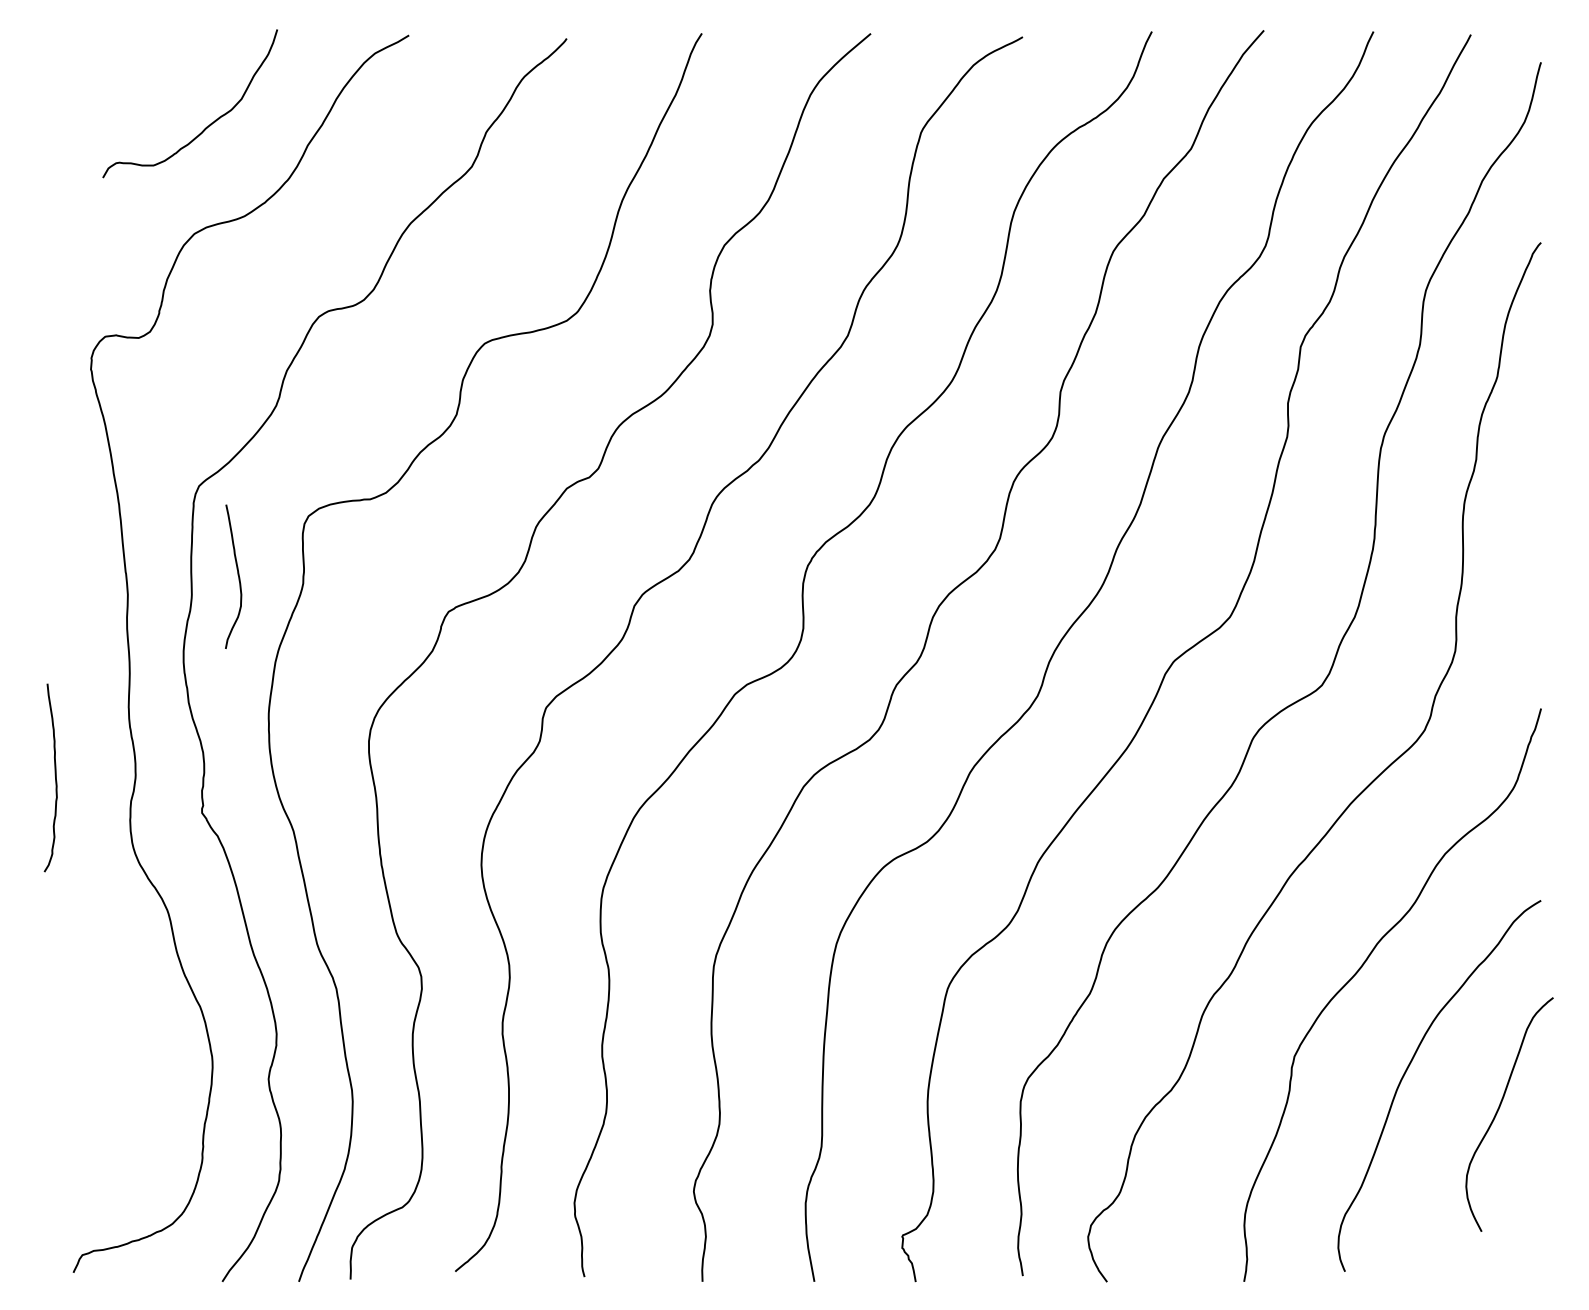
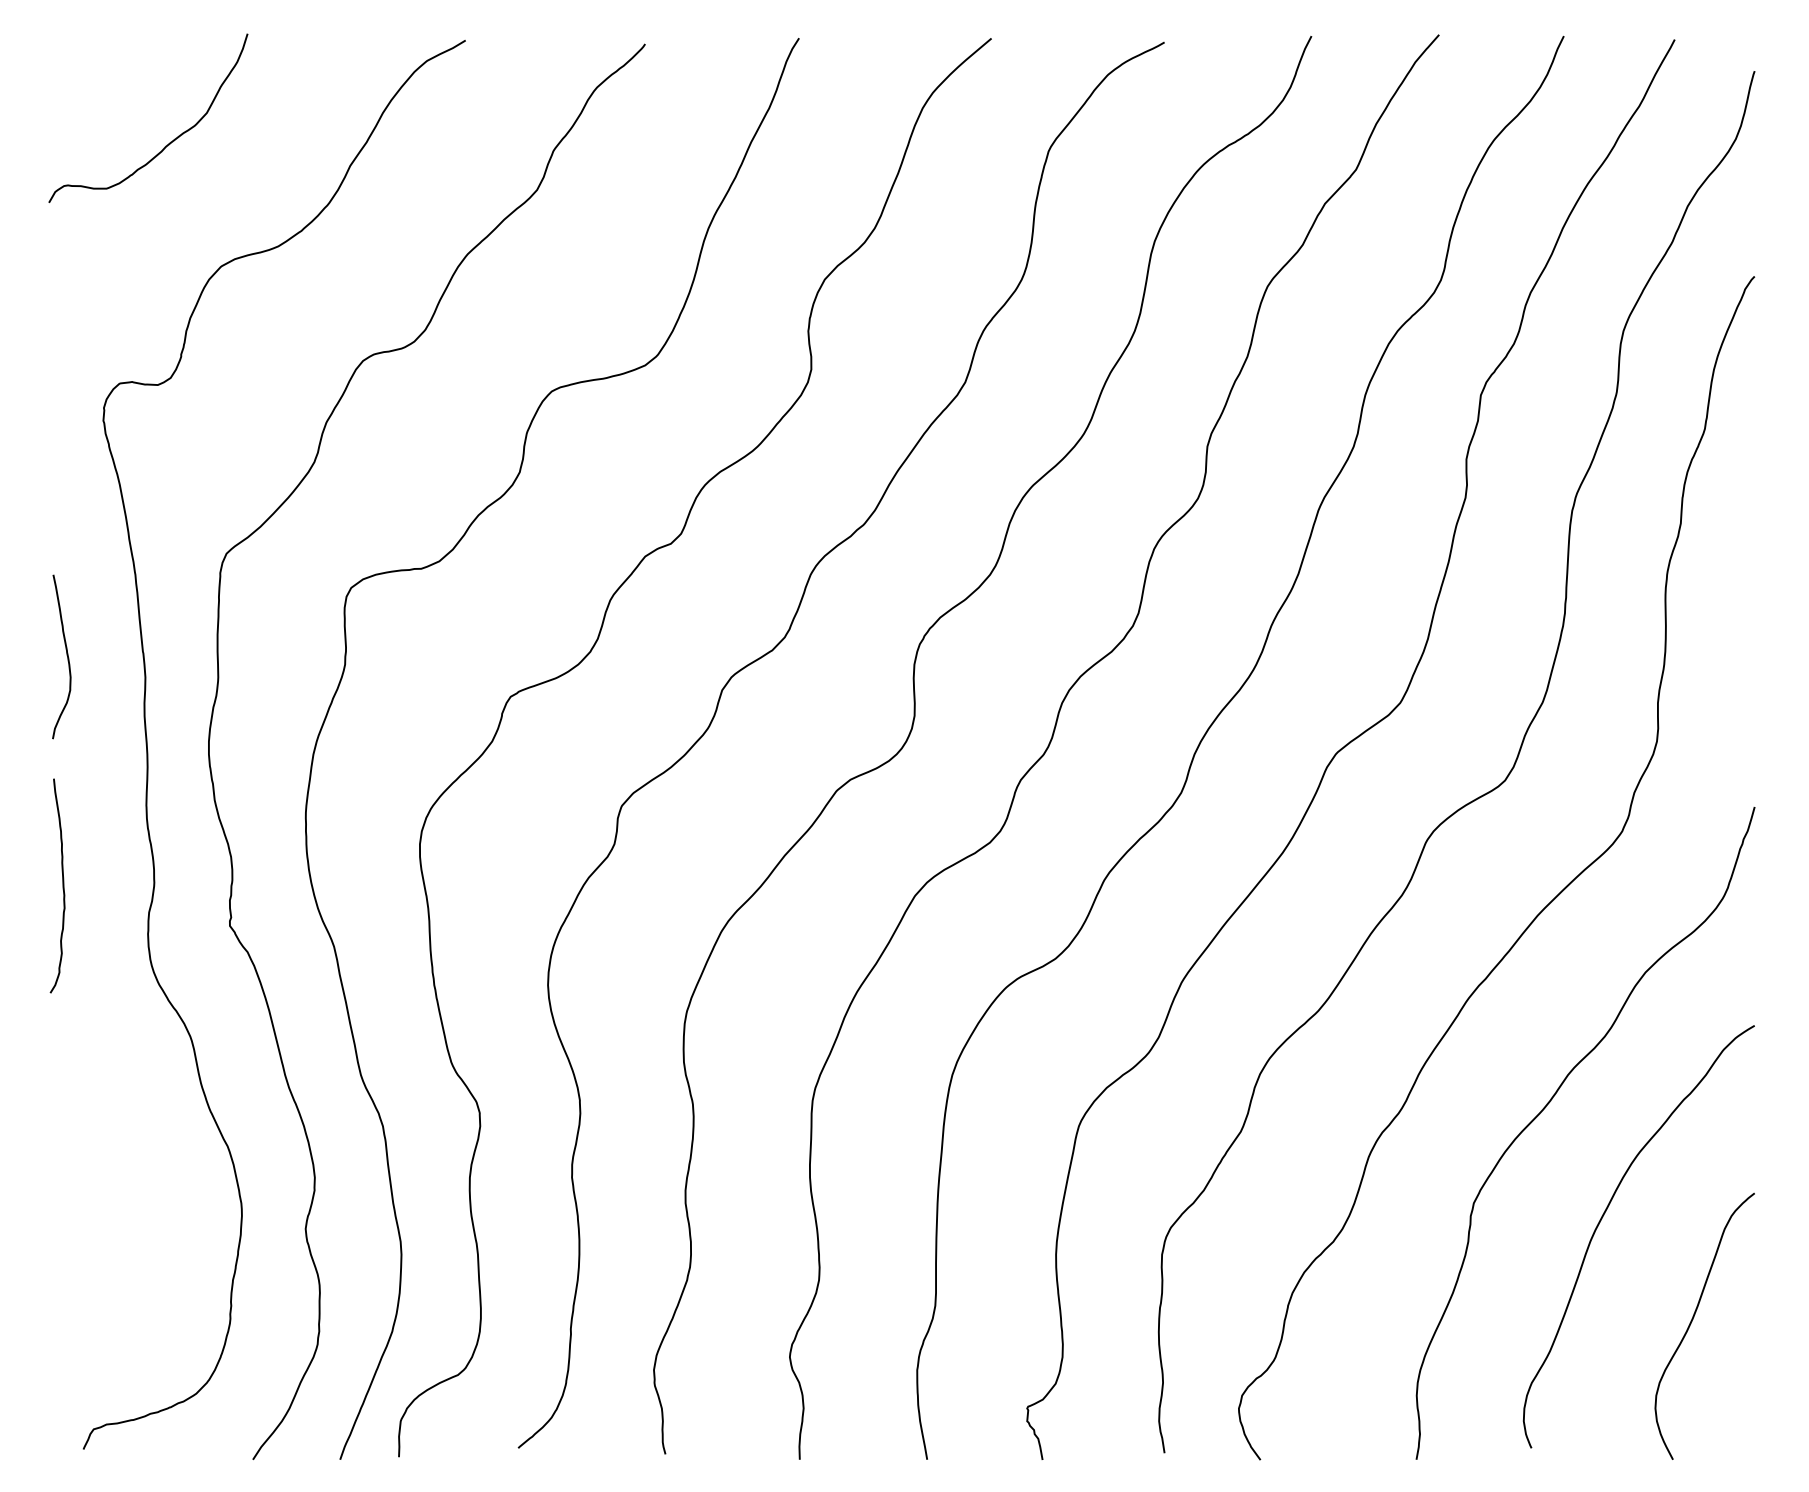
curve: (209, 124) -> (170, 141), moved
curve: (237, 575) -> (66, 655), moved
curve: (1499, 1108) -> (1693, 1319), moved

